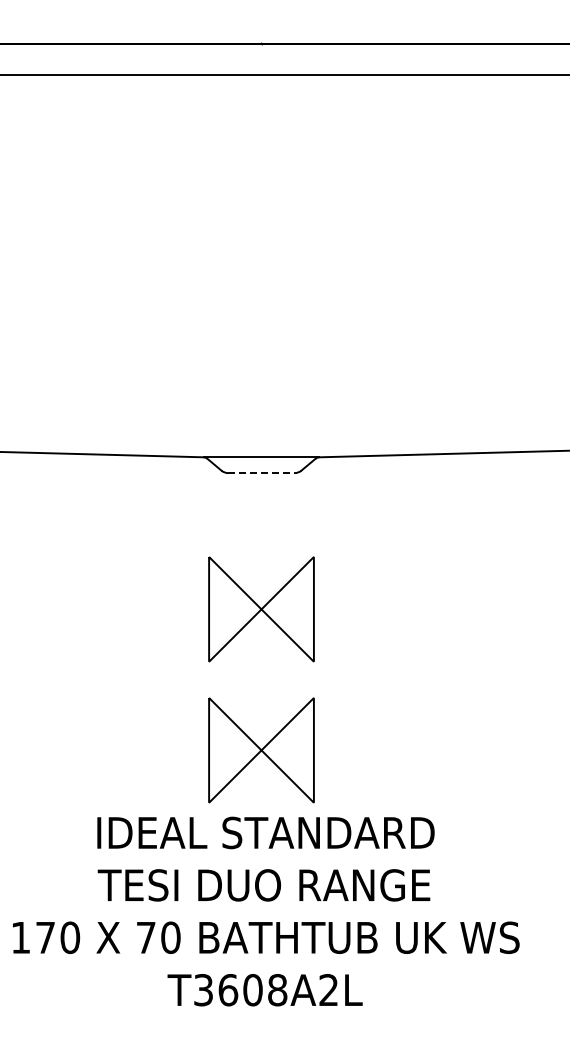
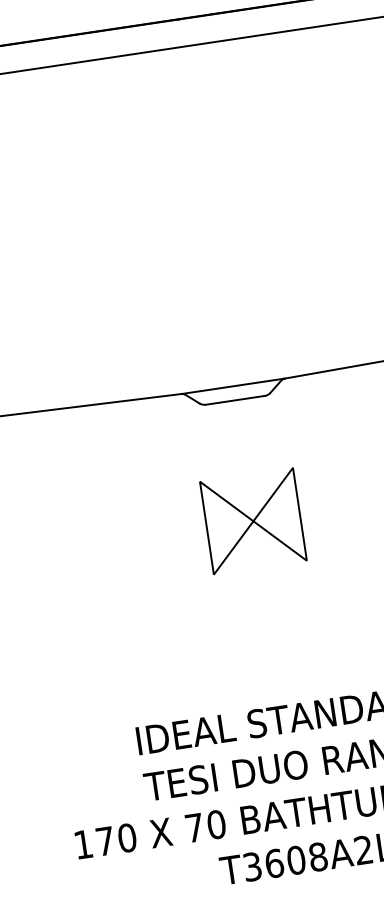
line: (261, 473) -> (235, 400), dashed -> solid
part: (261, 750) -> (272, 646), removed

